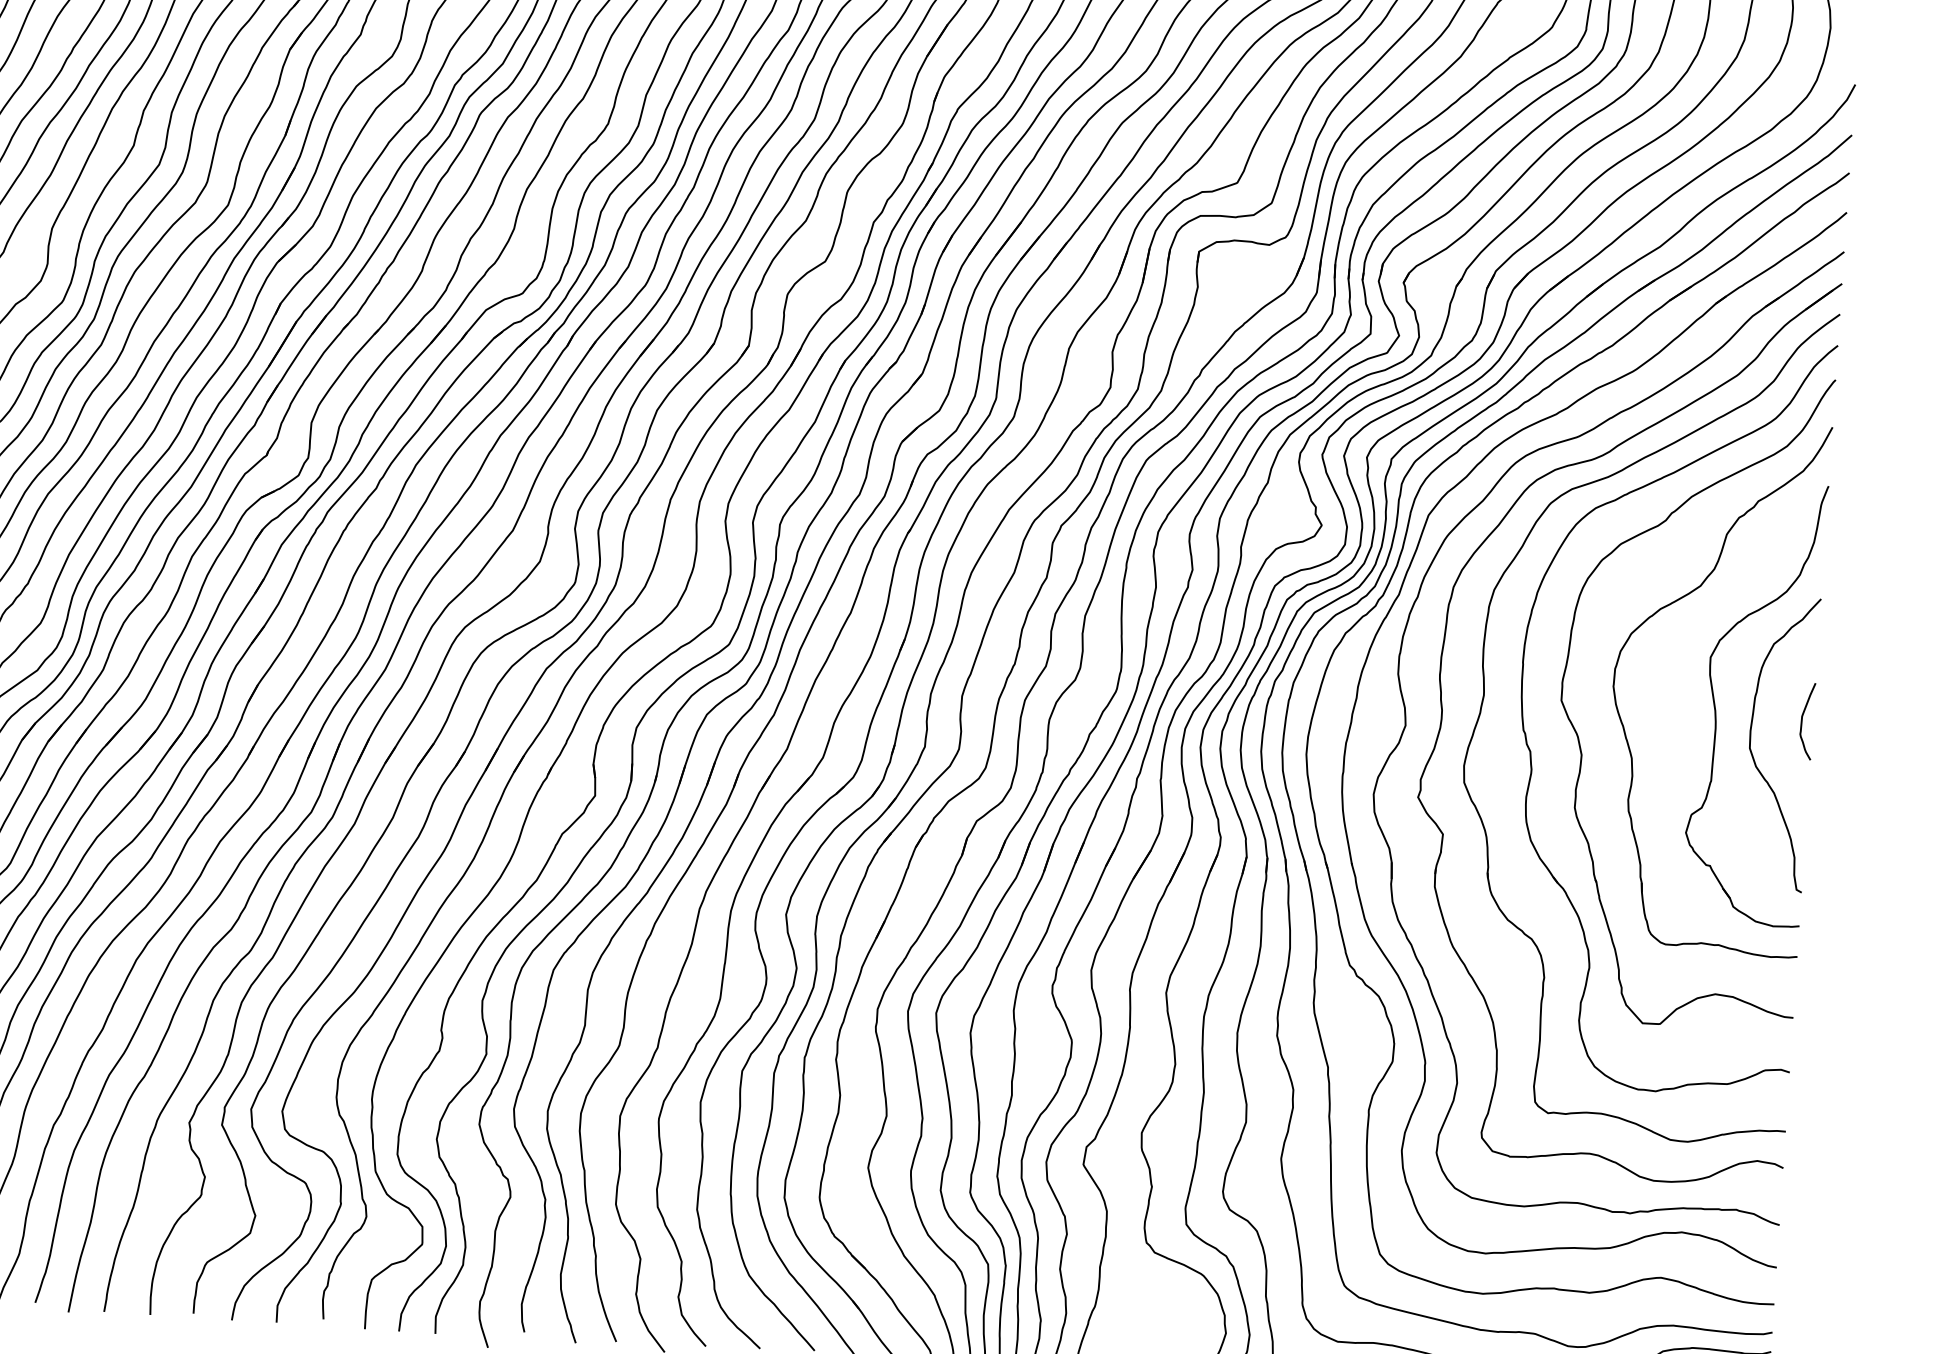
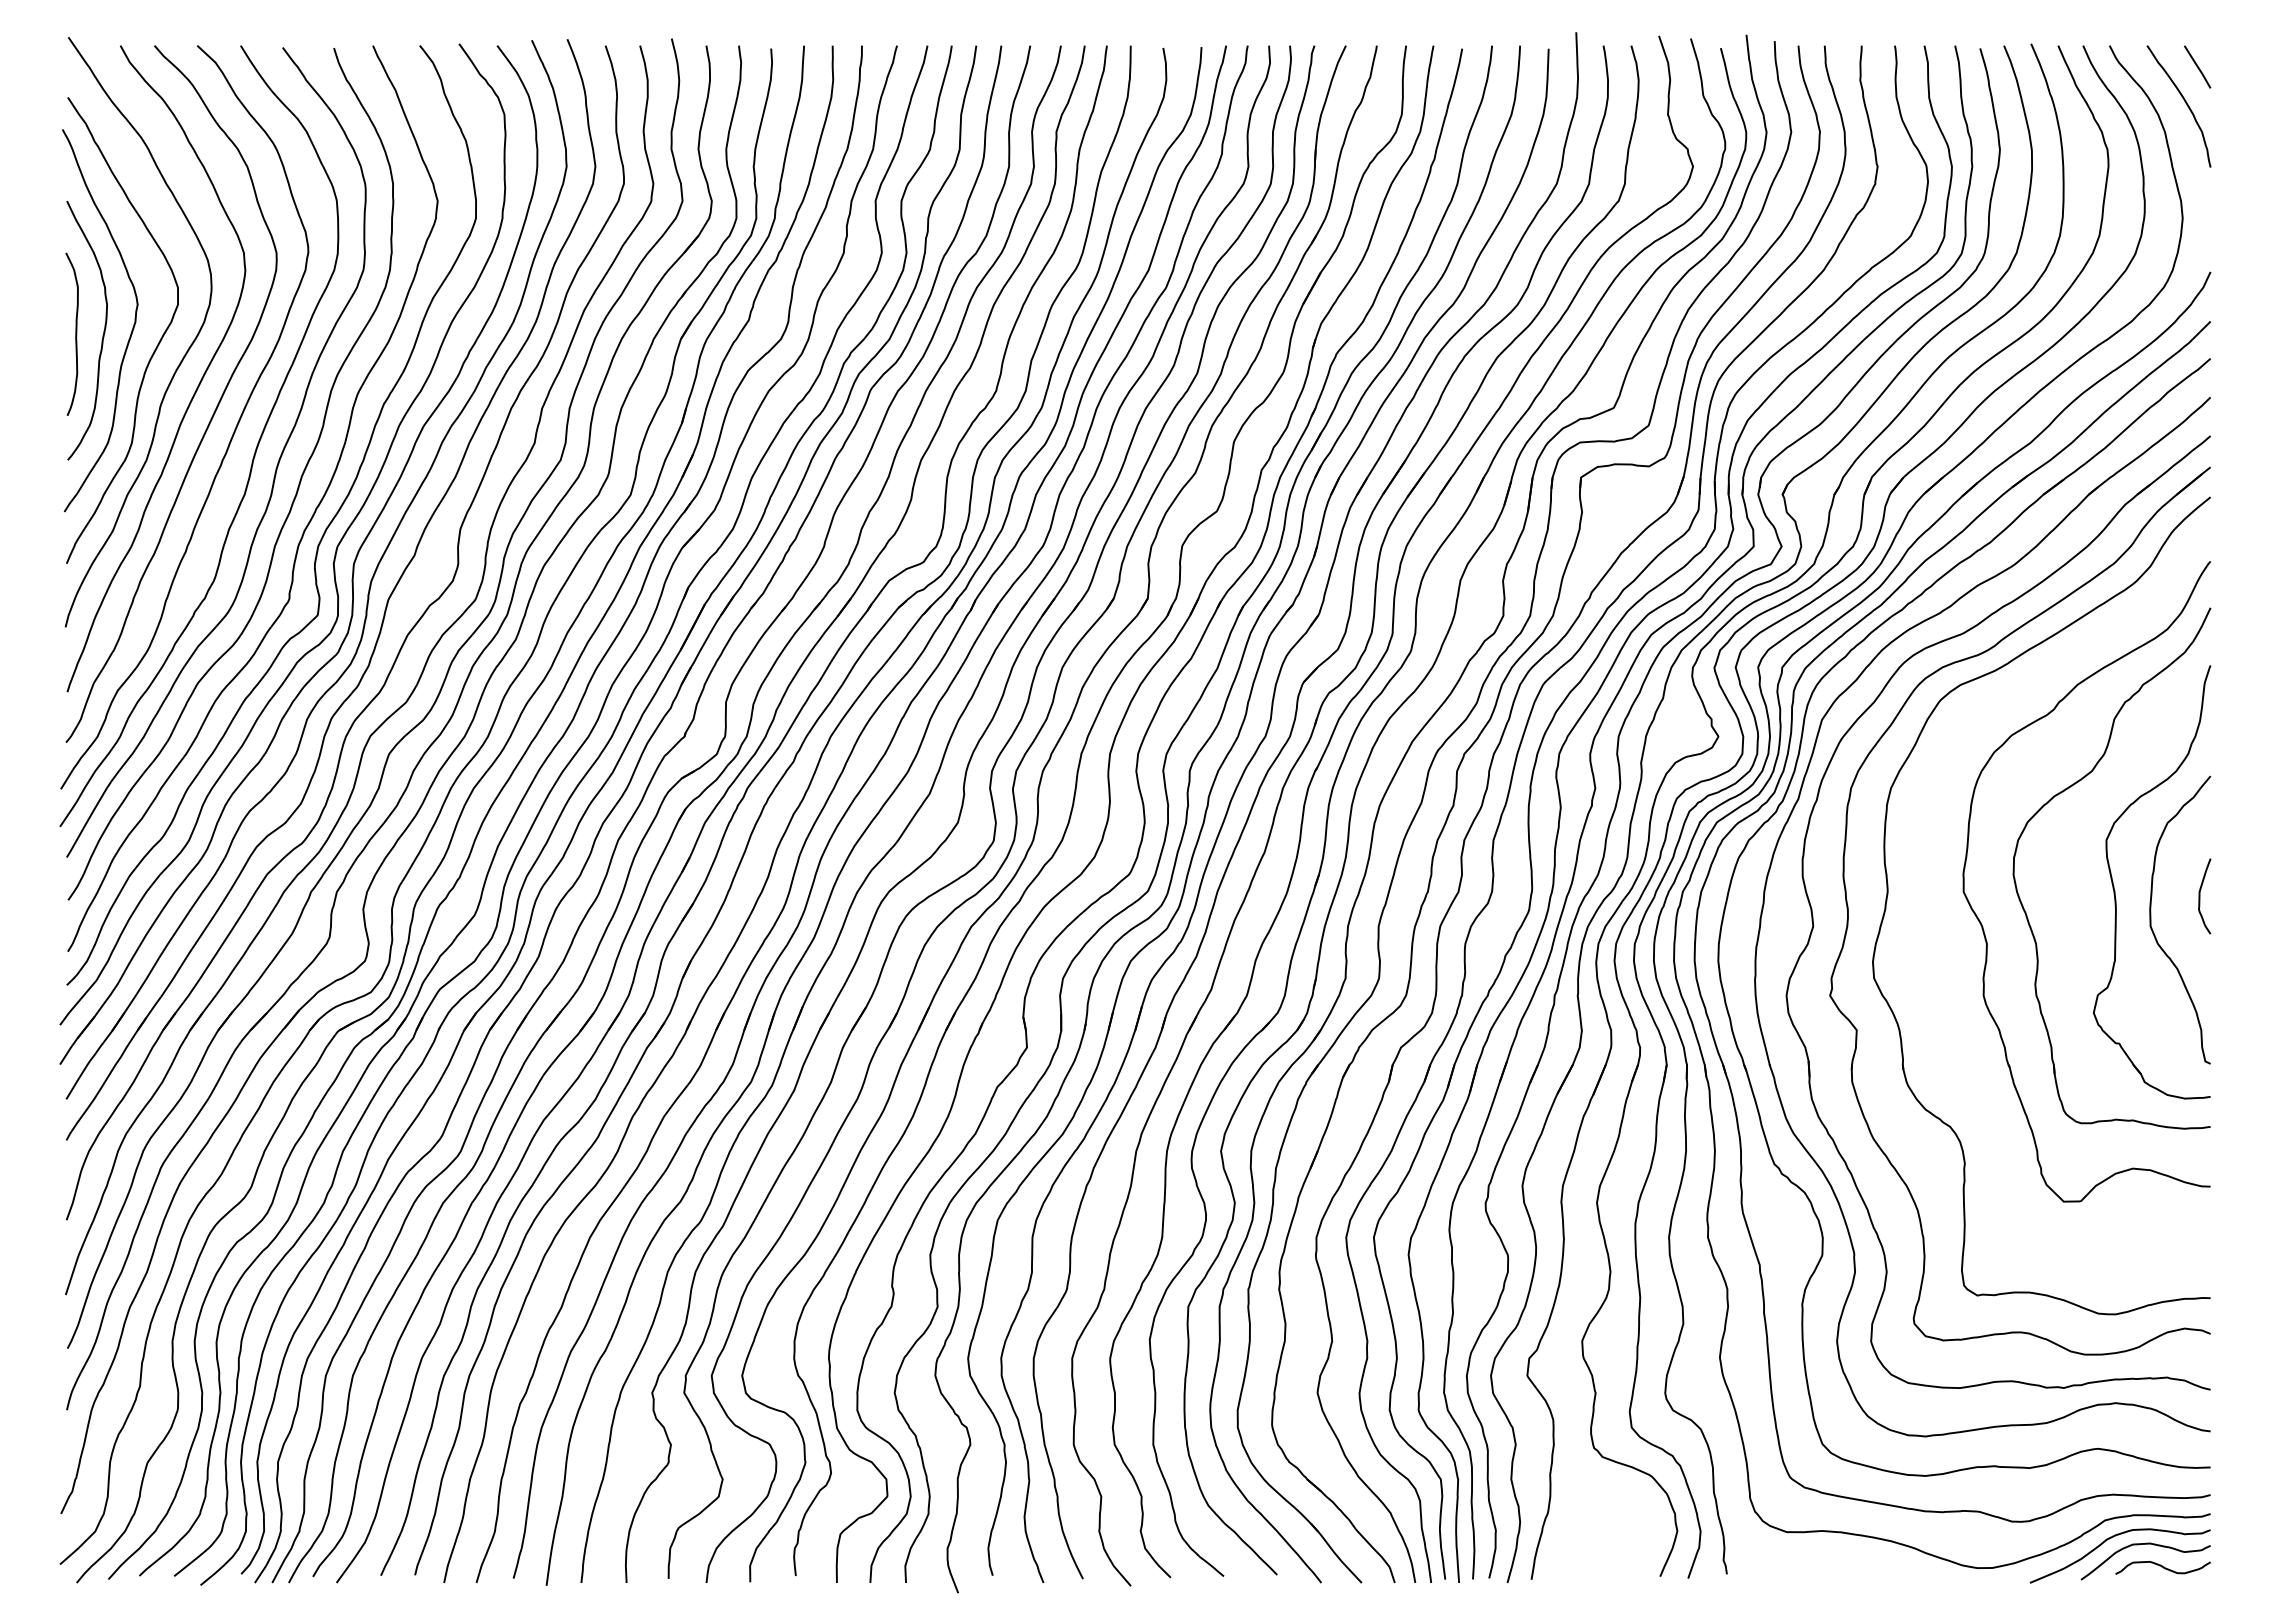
part: (1531, 751) -> (1937, 943), removed

